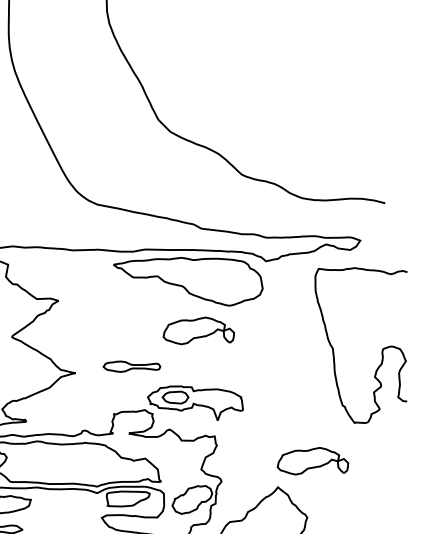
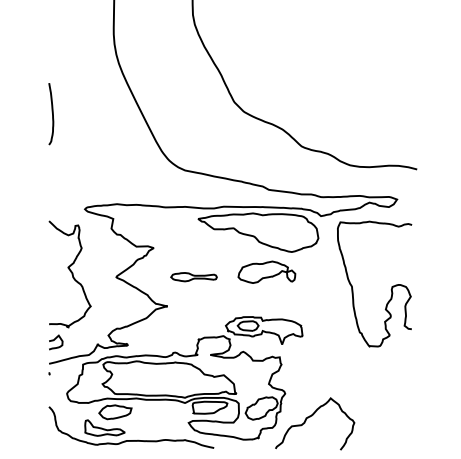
curve: (380, 352) -> (390, 289), moved
part: (131, 367) -> (193, 277), moved
part: (312, 460) -> (358, 376), removed

